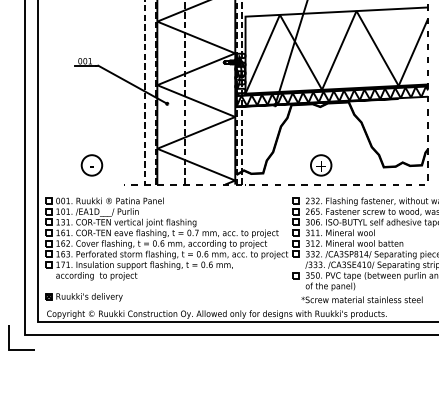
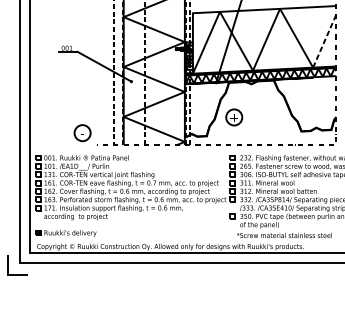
line: (413, 52) -> (324, 41), solid -> dashed
part: (91, 165) -> (82, 133), moved
part: (321, 165) -> (234, 117), moved

